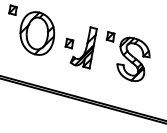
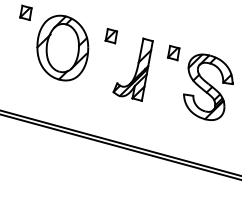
part: (69, 43) -> (111, 35), moved

